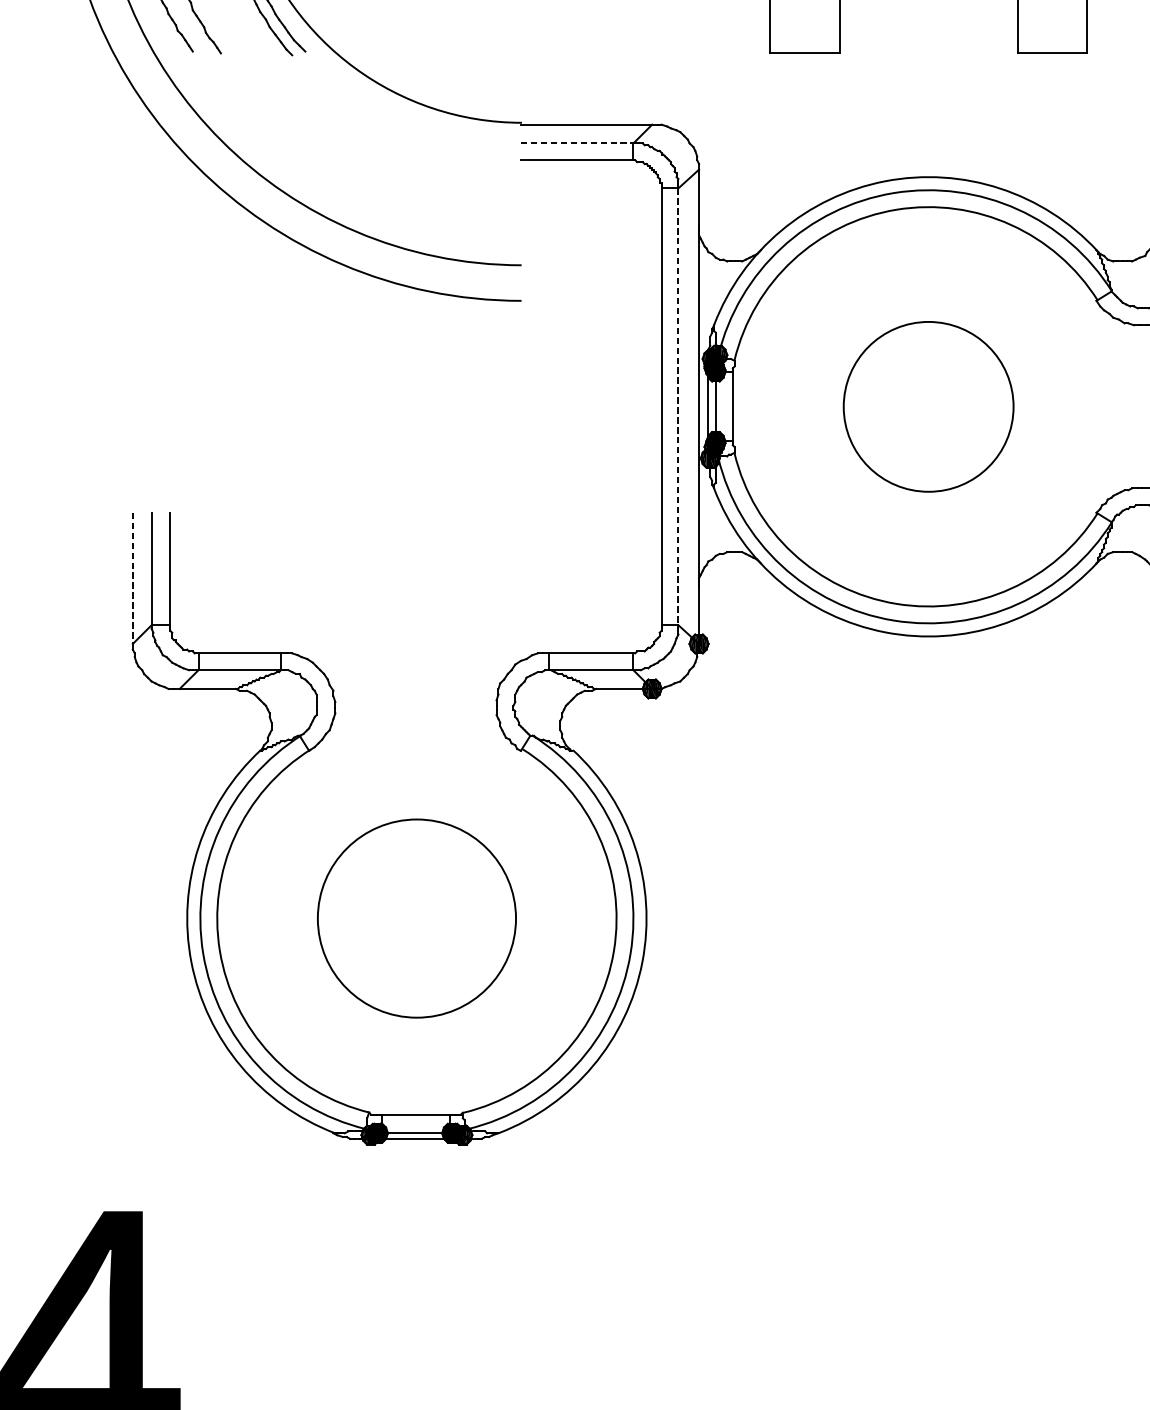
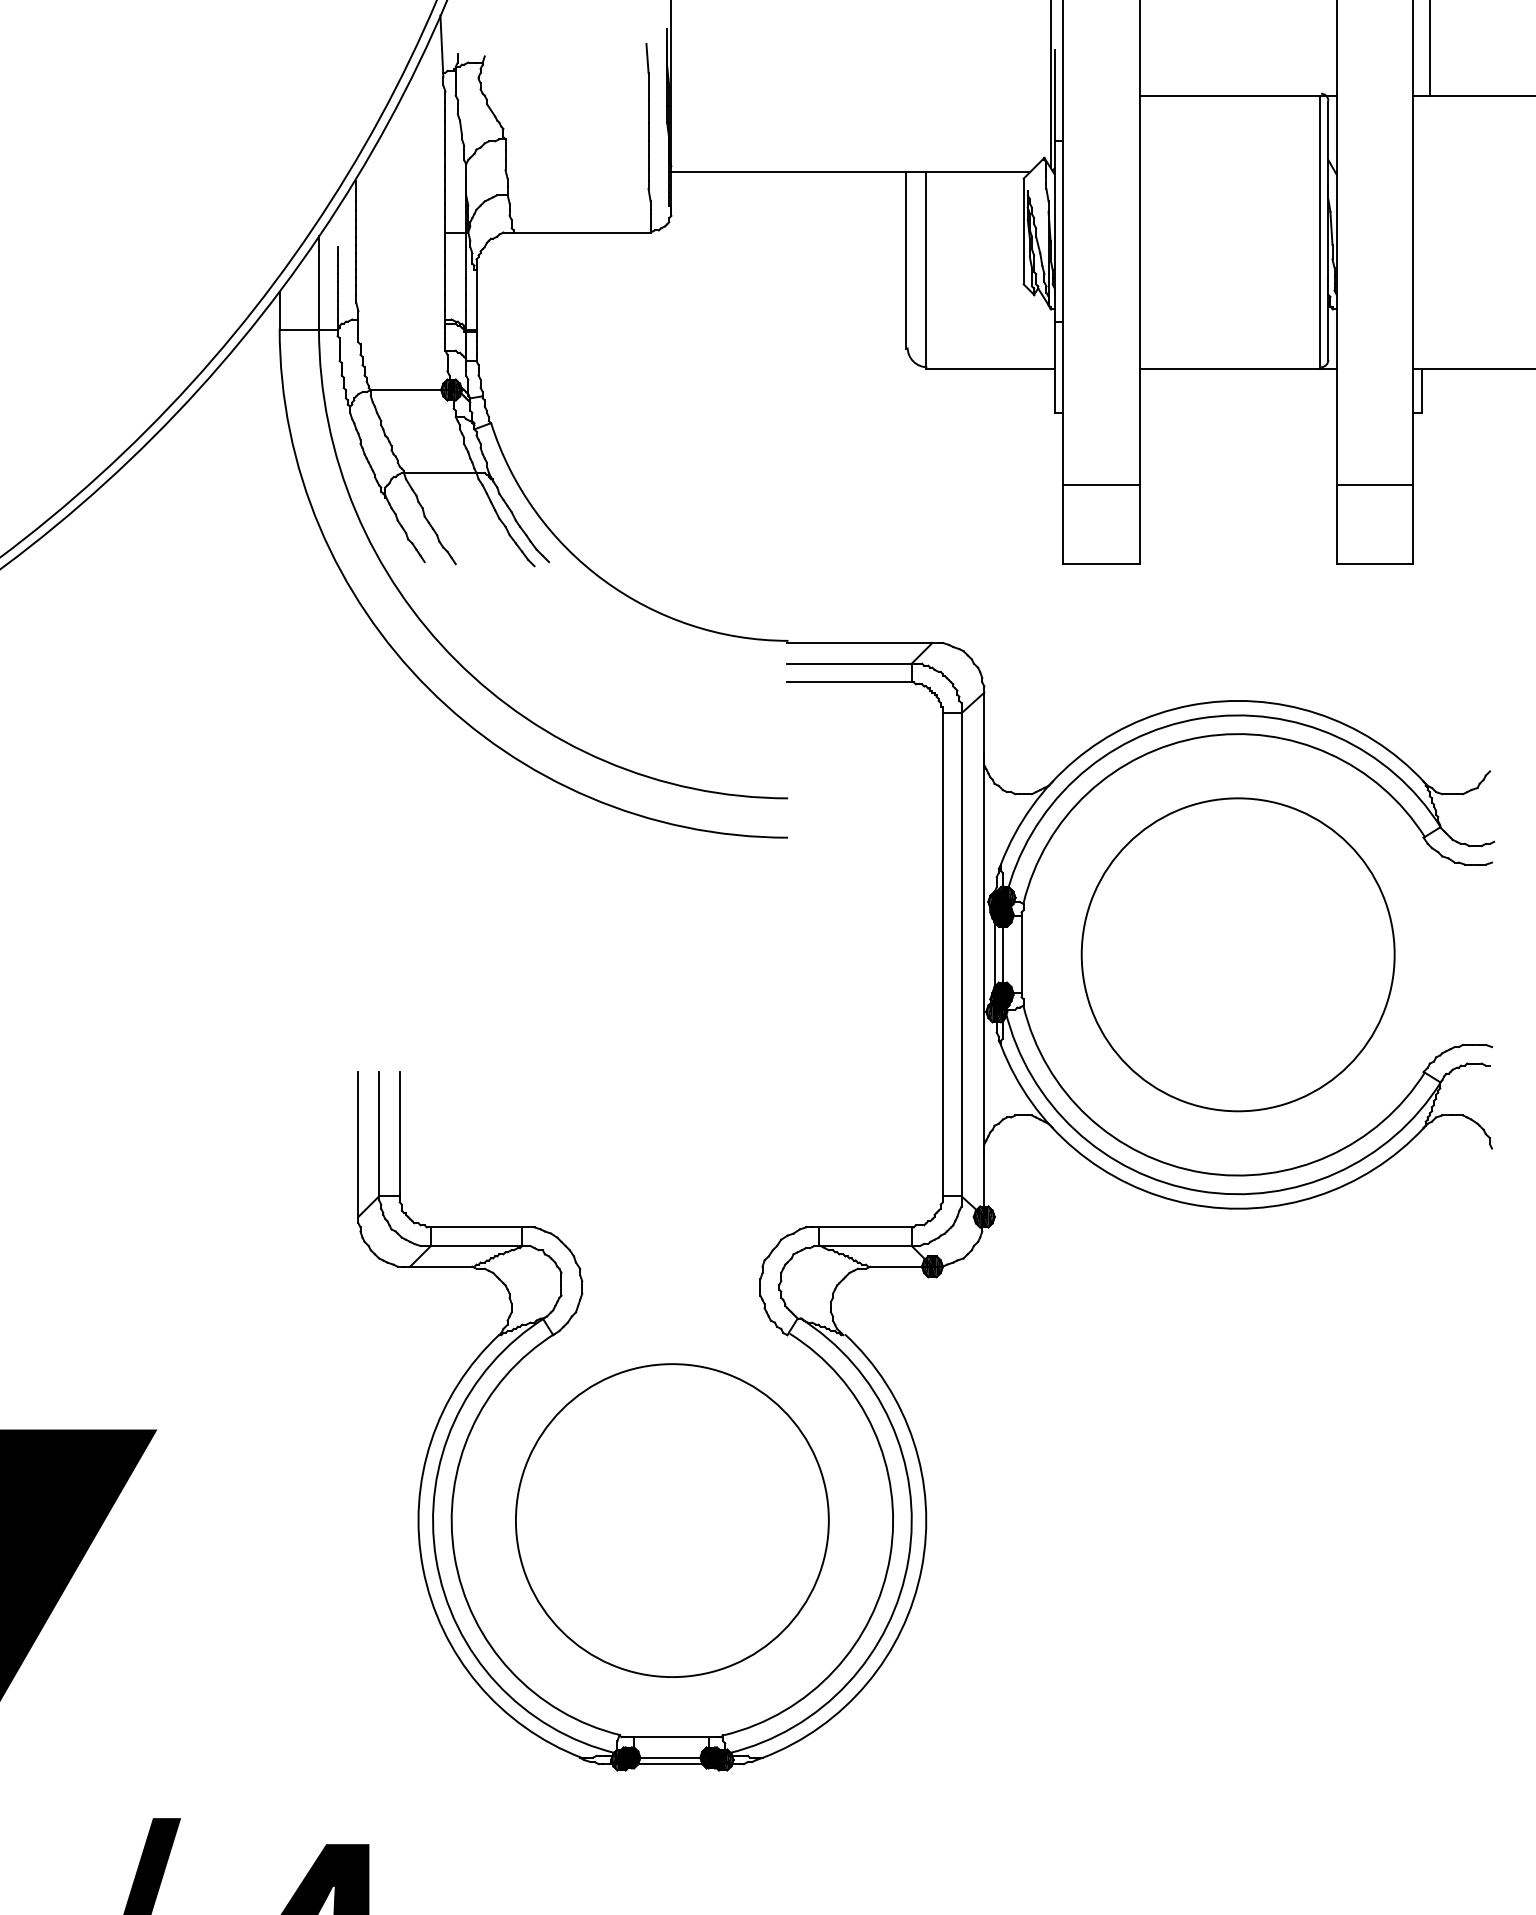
line: (578, 143) -> (850, 663), dashed -> solid
part: (928, 406) -> (1237, 954), size x1.67
line: (678, 407) -> (961, 955), dashed -> solid
line: (132, 578) -> (358, 1144), dashed -> solid
part: (417, 918) -> (672, 1520), size x1.43

